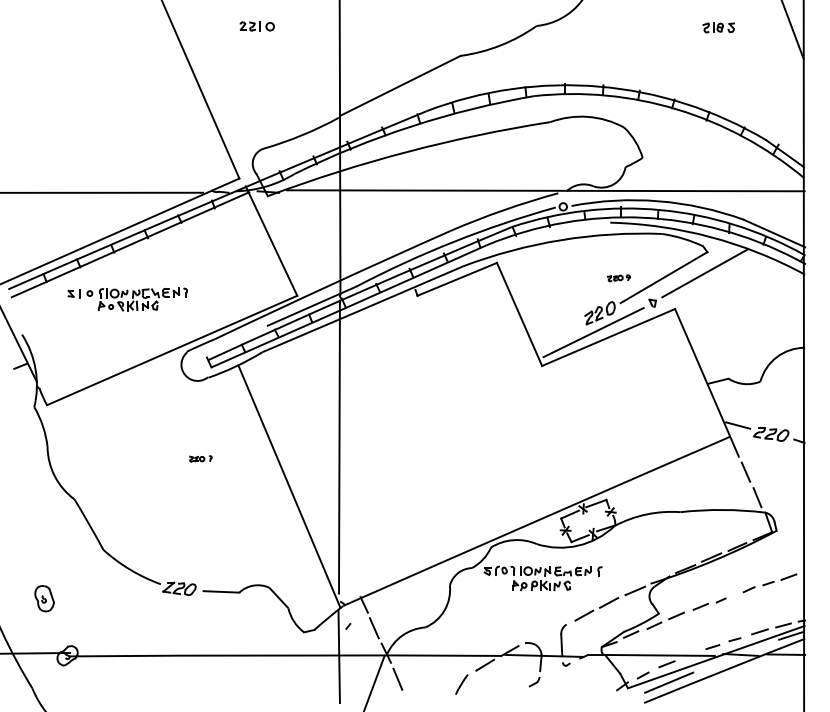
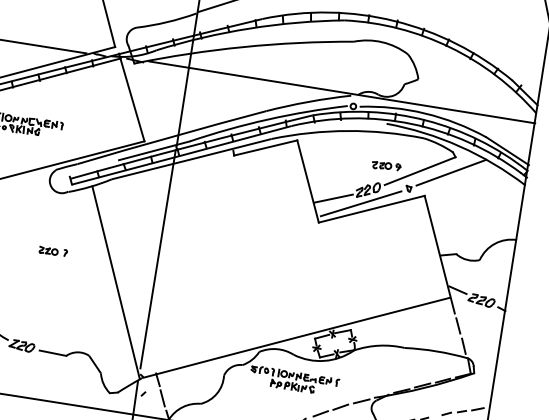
part: (618, 278) -> (386, 166), size x1.67
line: (555, 331) -> (332, 198), added
part: (200, 458) -> (53, 251), size x1.67

